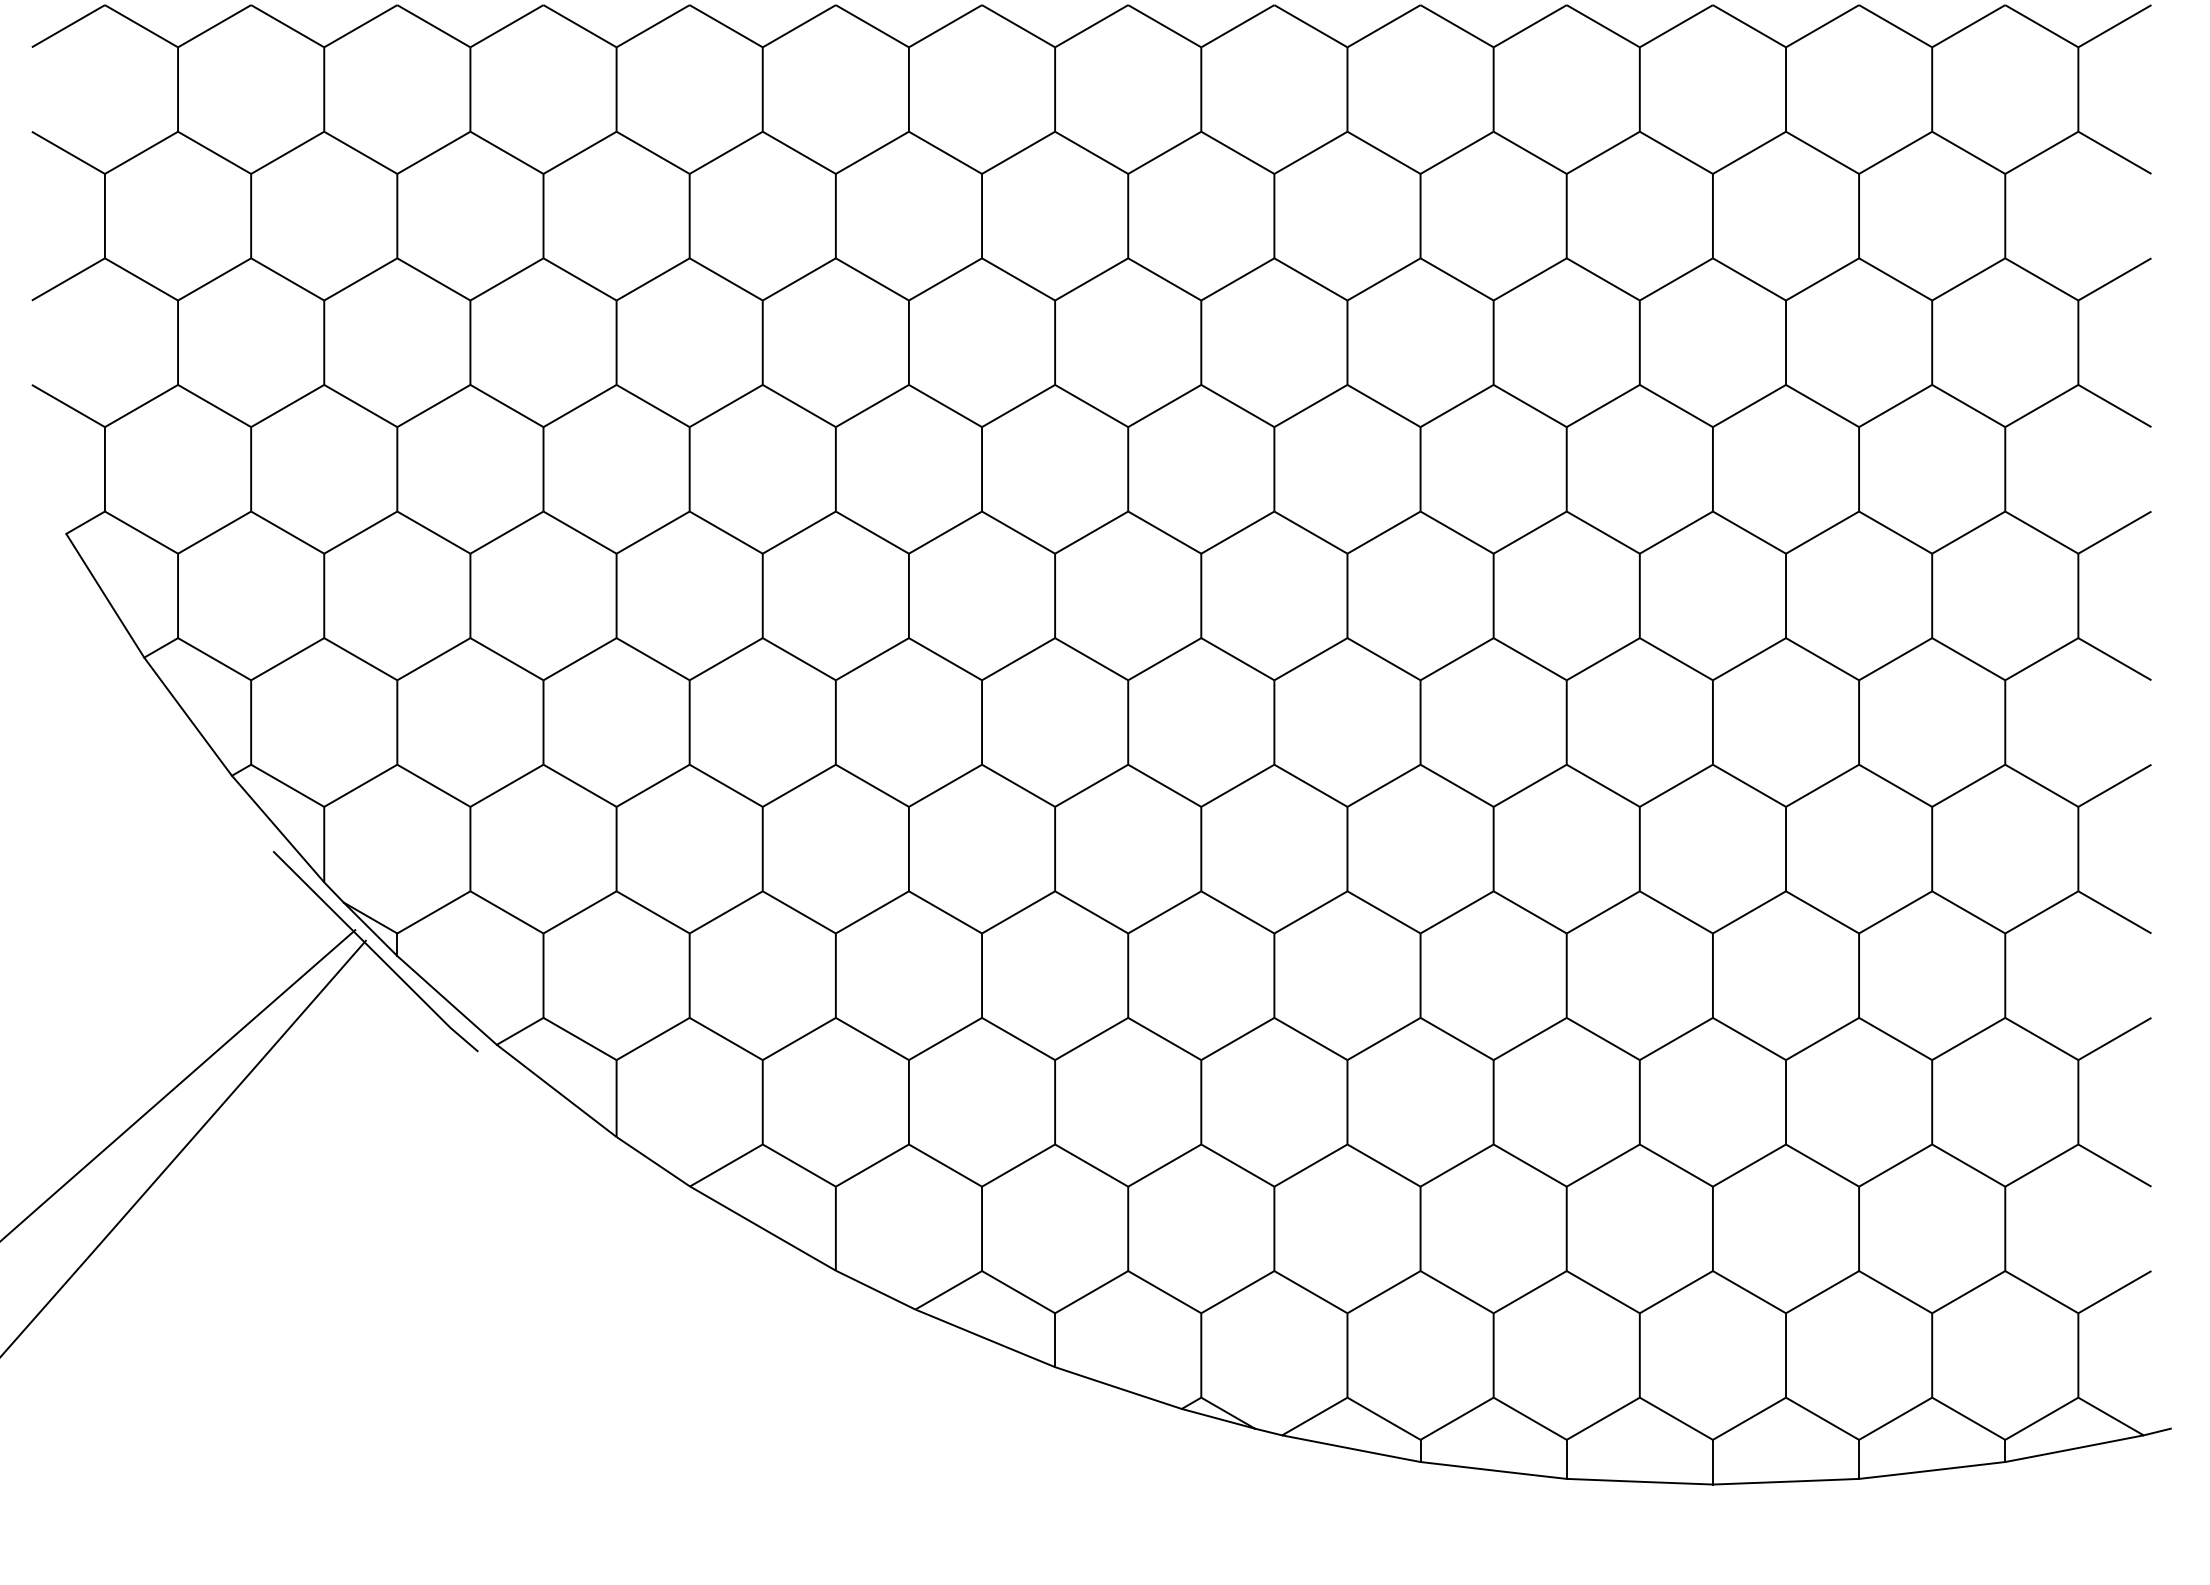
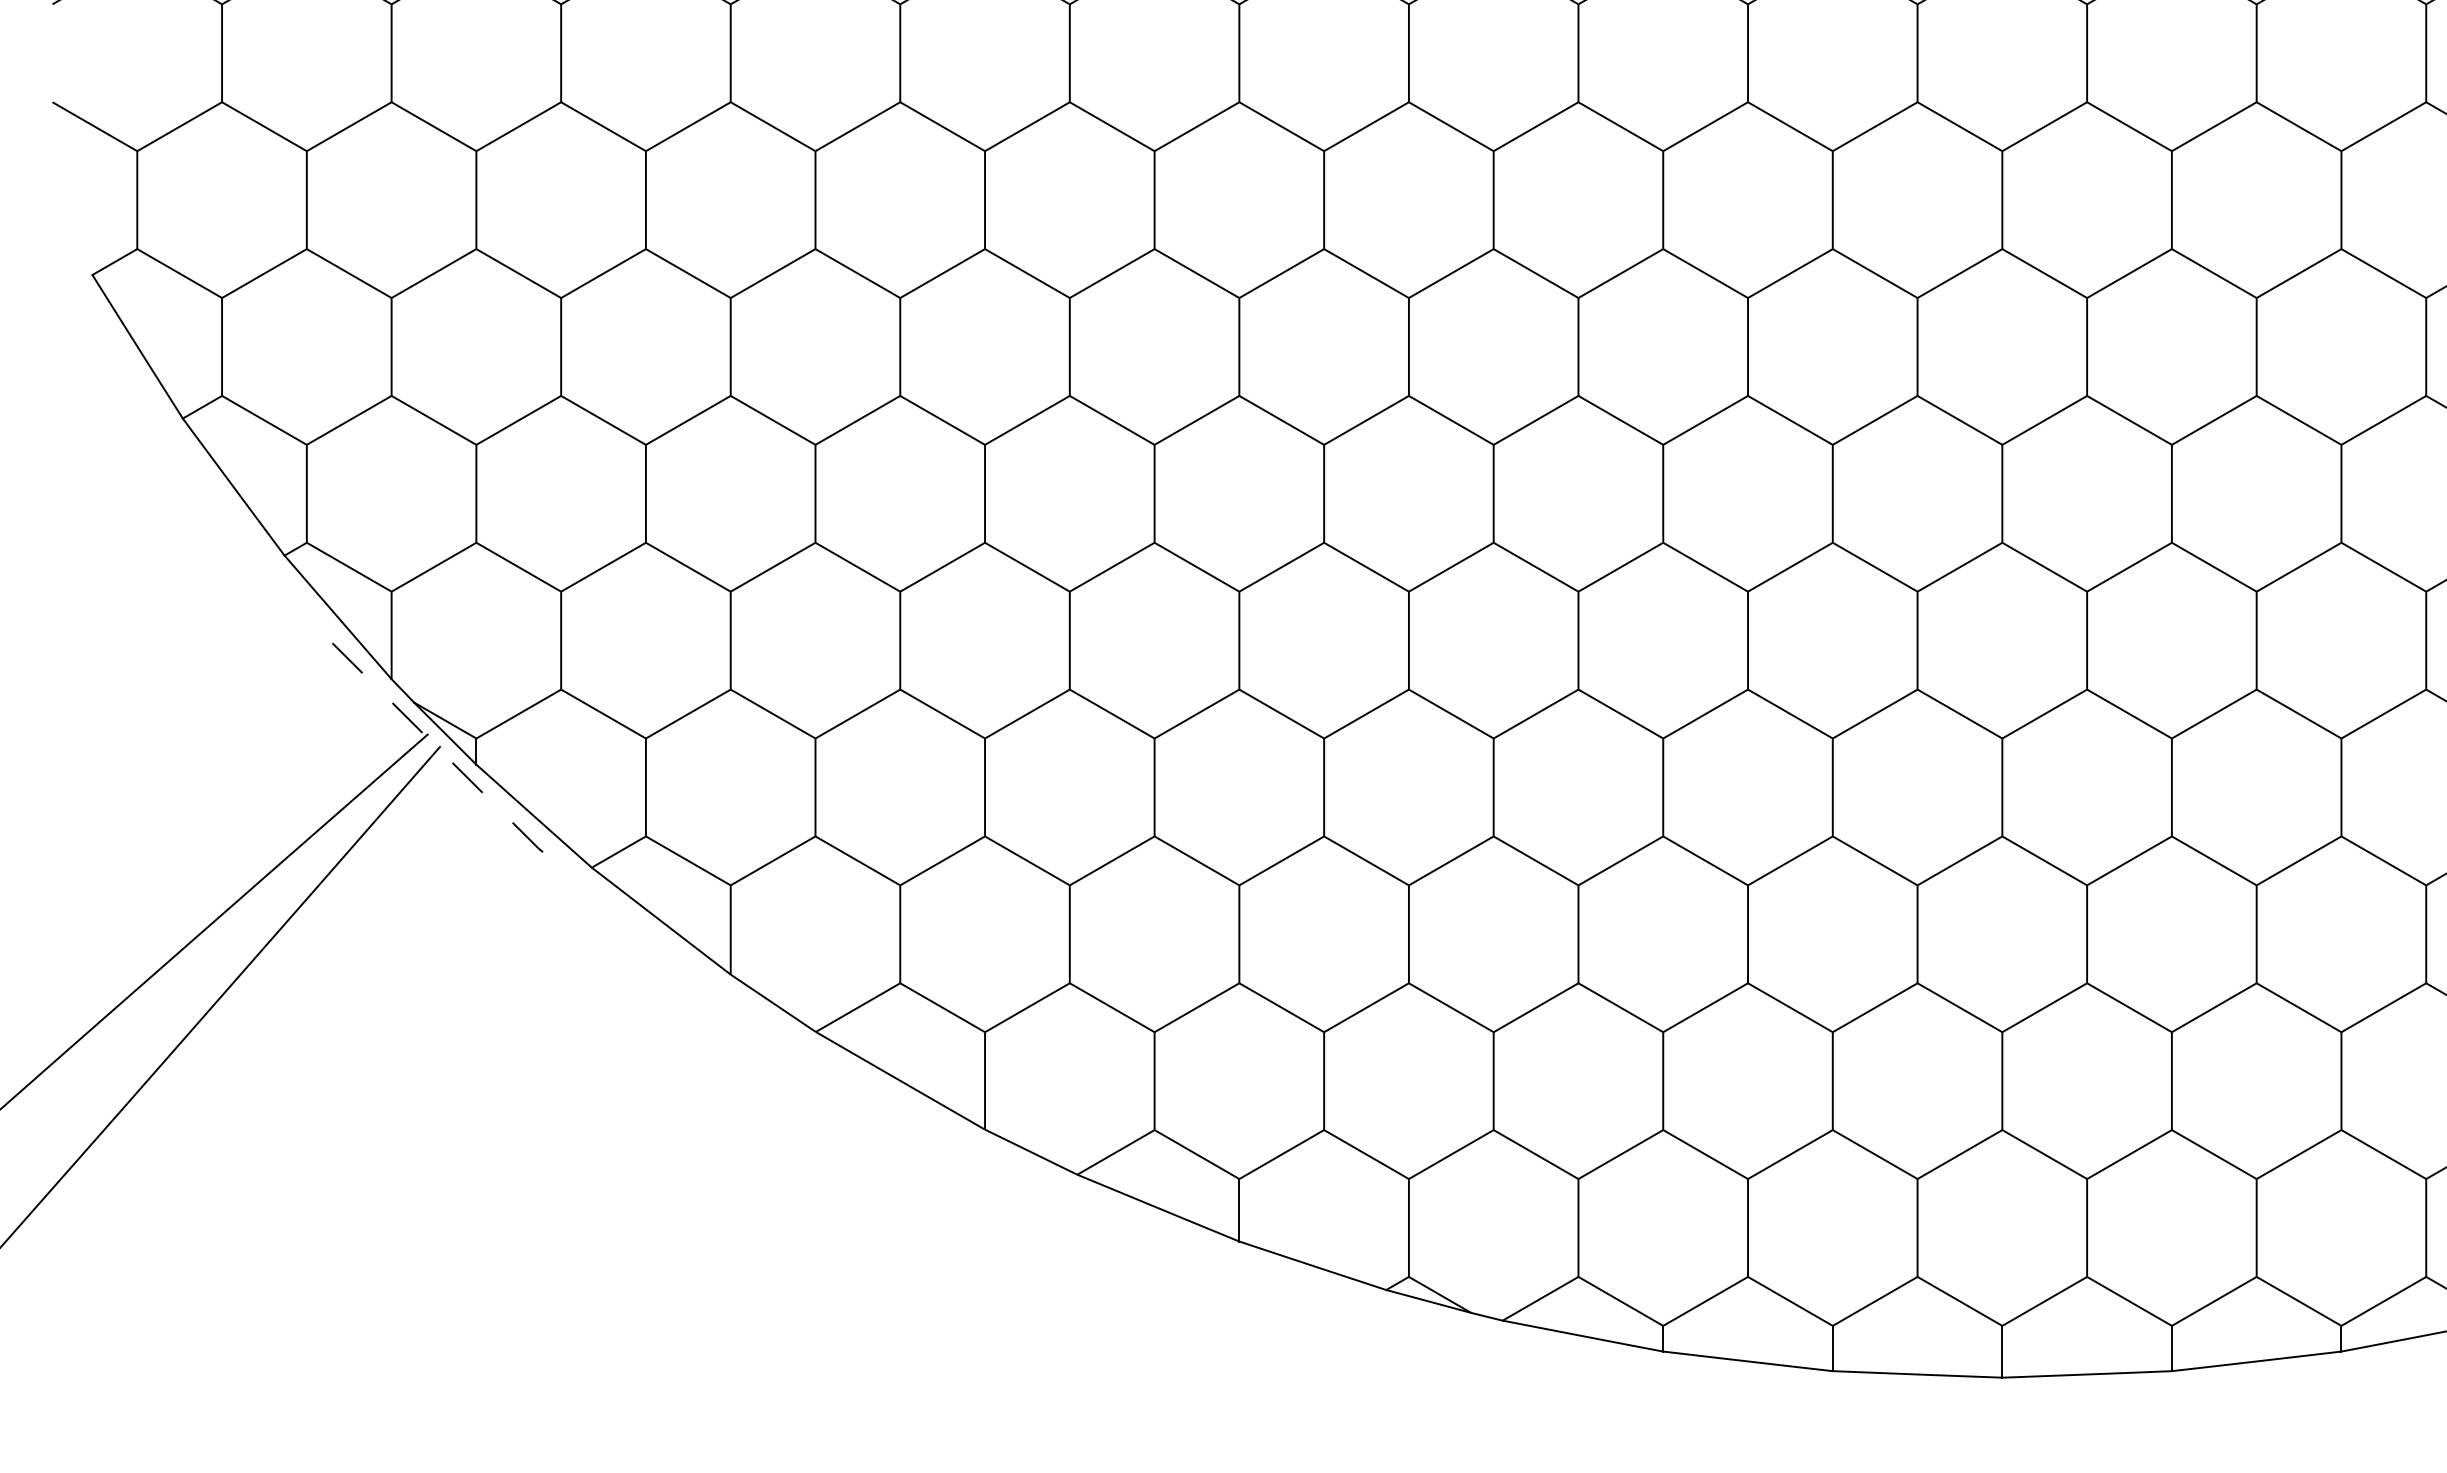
line: (375, 953) -> (451, 761), solid -> dashed

